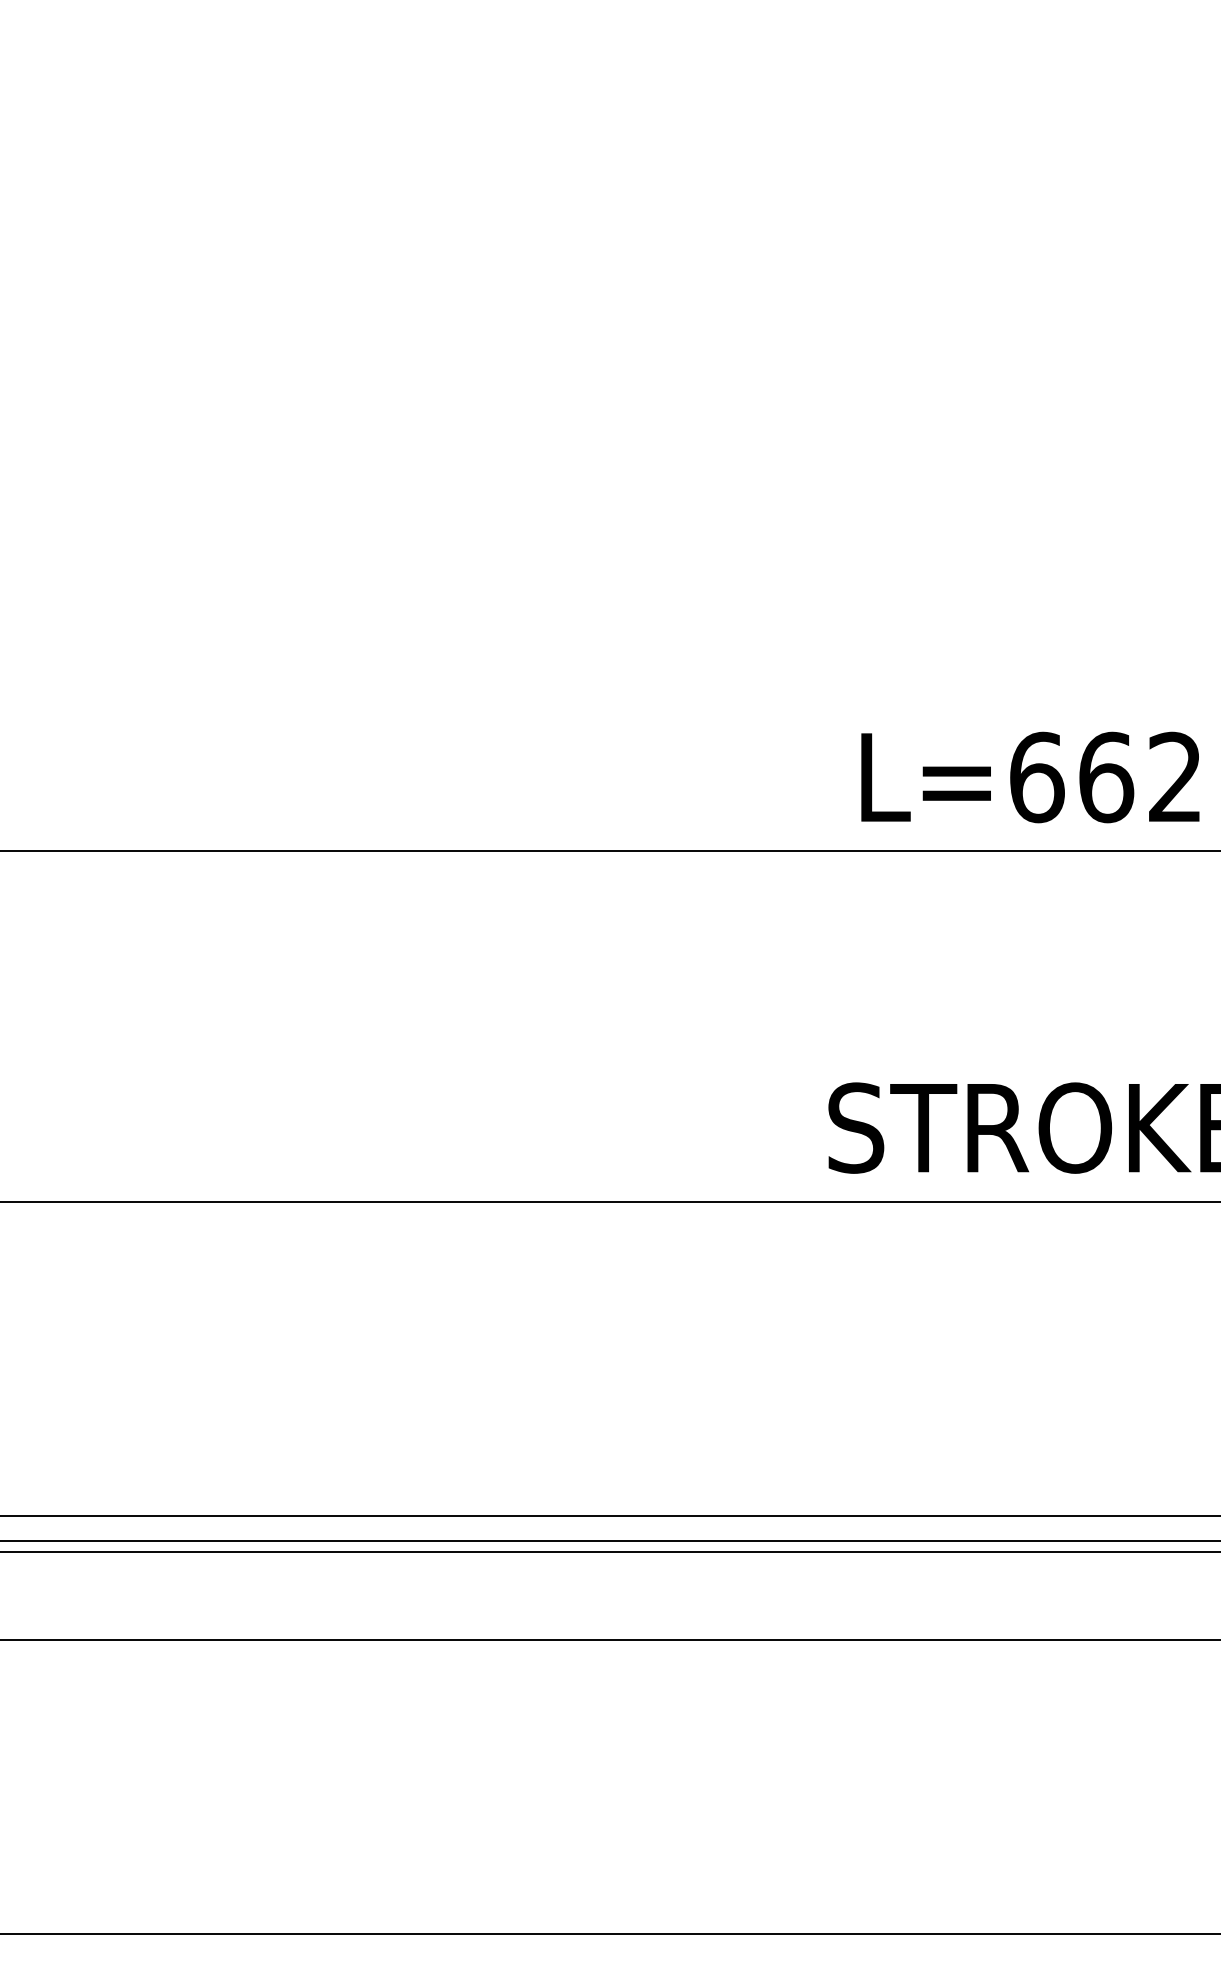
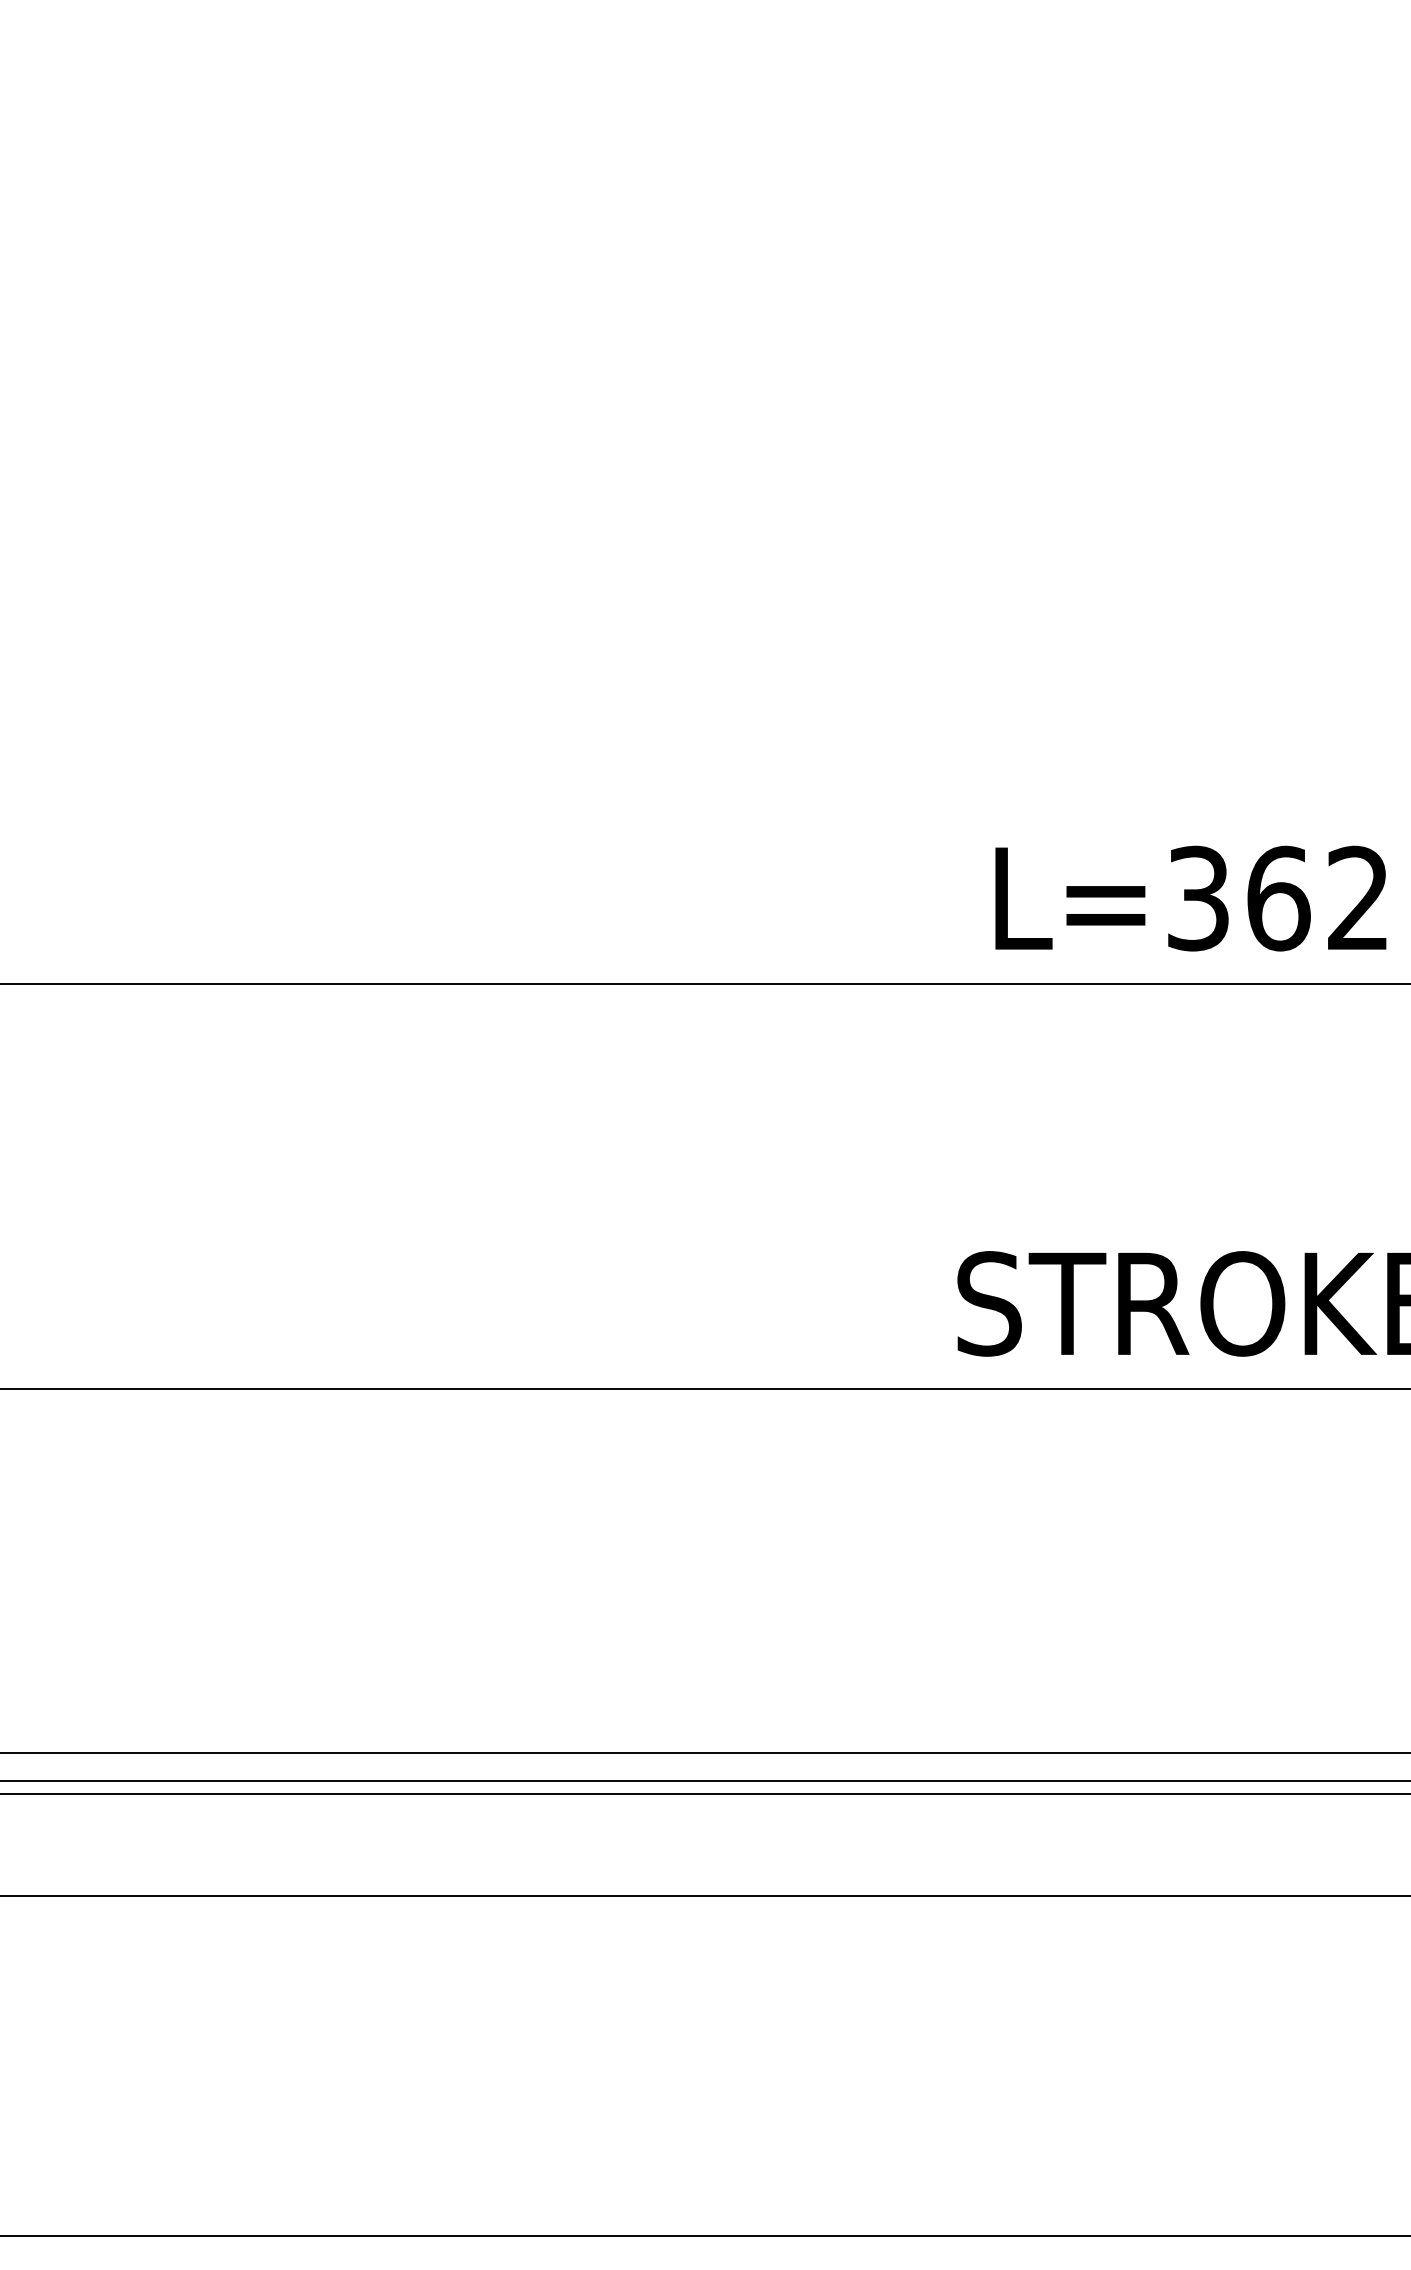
text: (1036, 777) -> (1198, 898), L=662 -> L=362

